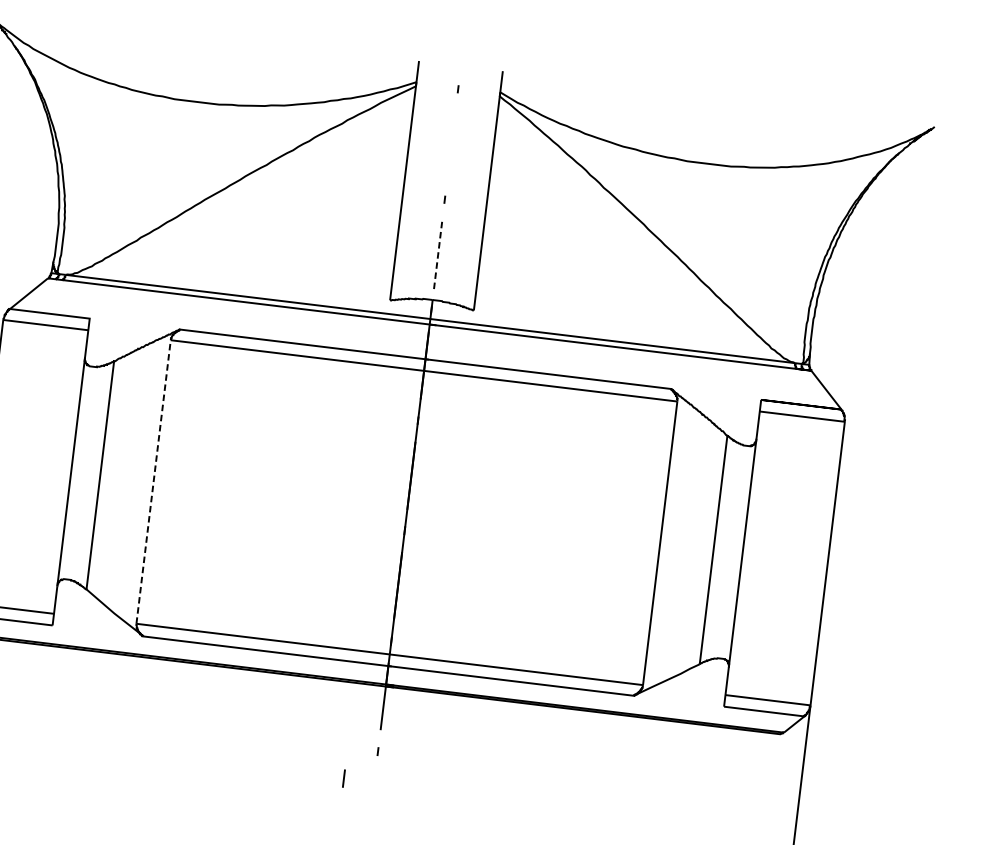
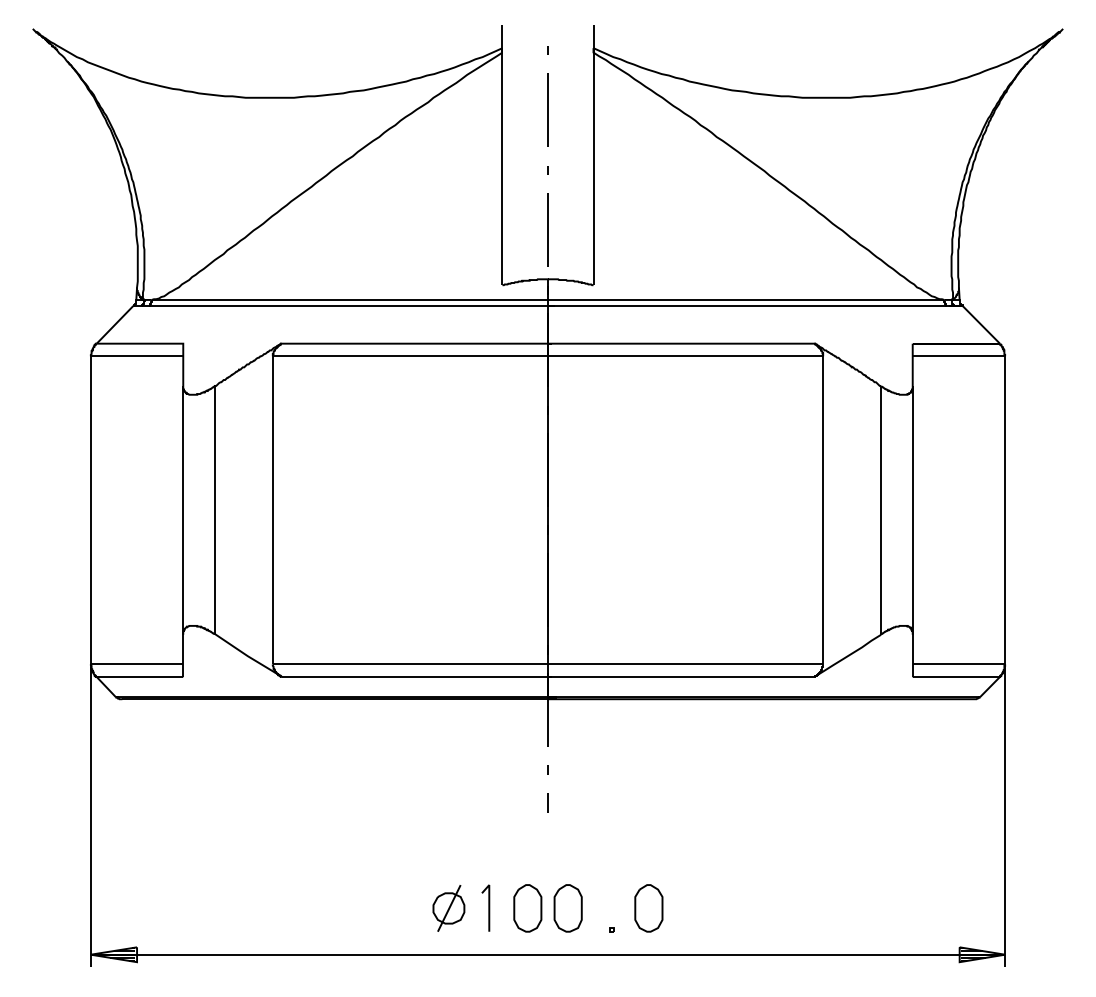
line: (451, 143) -> (547, 109), added
line: (438, 255) -> (548, 230), dashed -> solid
line: (153, 481) -> (272, 509), dashed -> solid
line: (343, 777) -> (547, 802), moved

